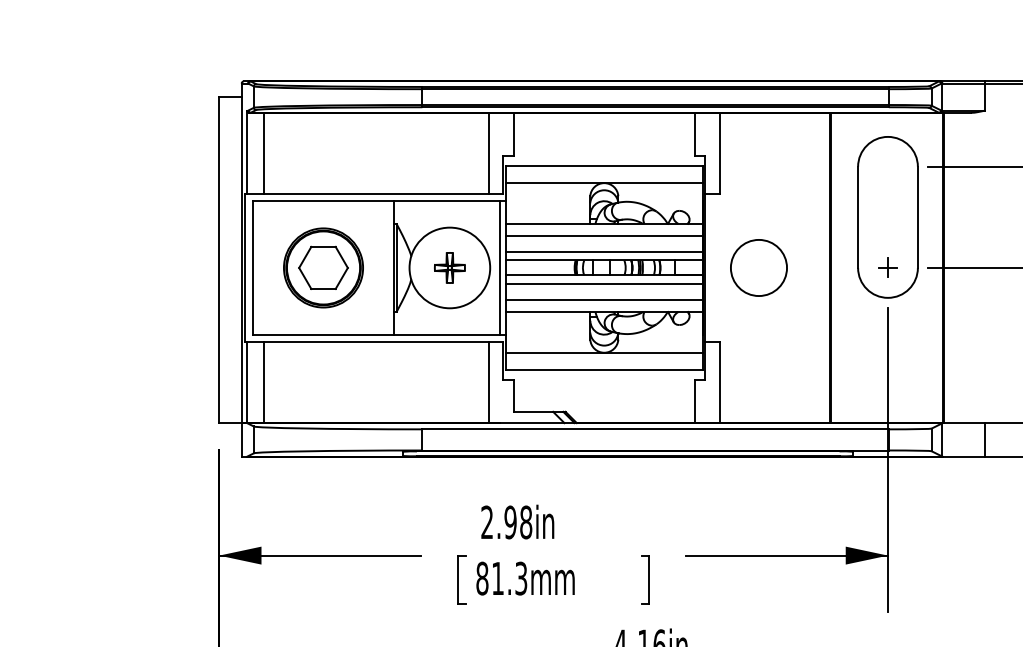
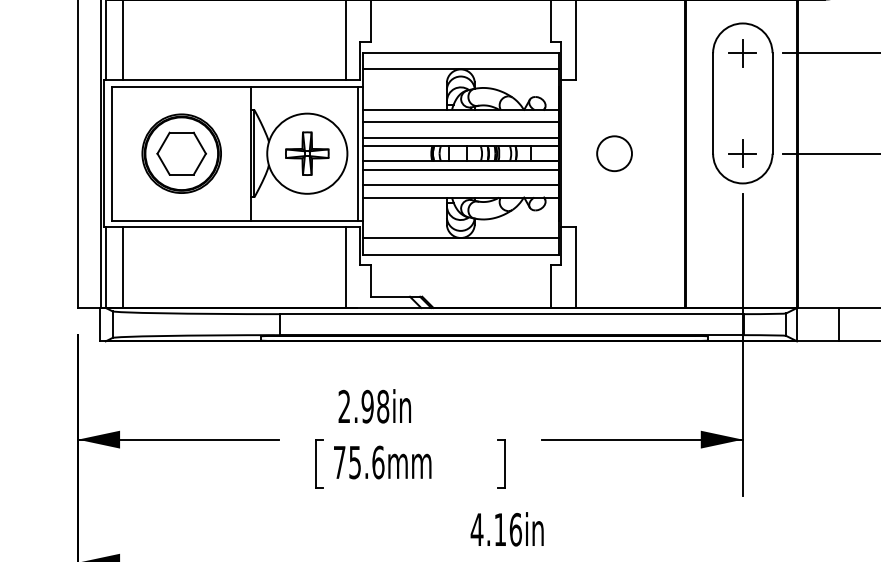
part: (887, 166) -> (742, 52), added
part: (449, 267) -> (306, 153), size x1.43
circle: (758, 267) -> (614, 153), size x0.62
part: (887, 267) -> (742, 153), size x1.43
text: (501, 578) -> (358, 462), 81.3mm -> 75.6mm

